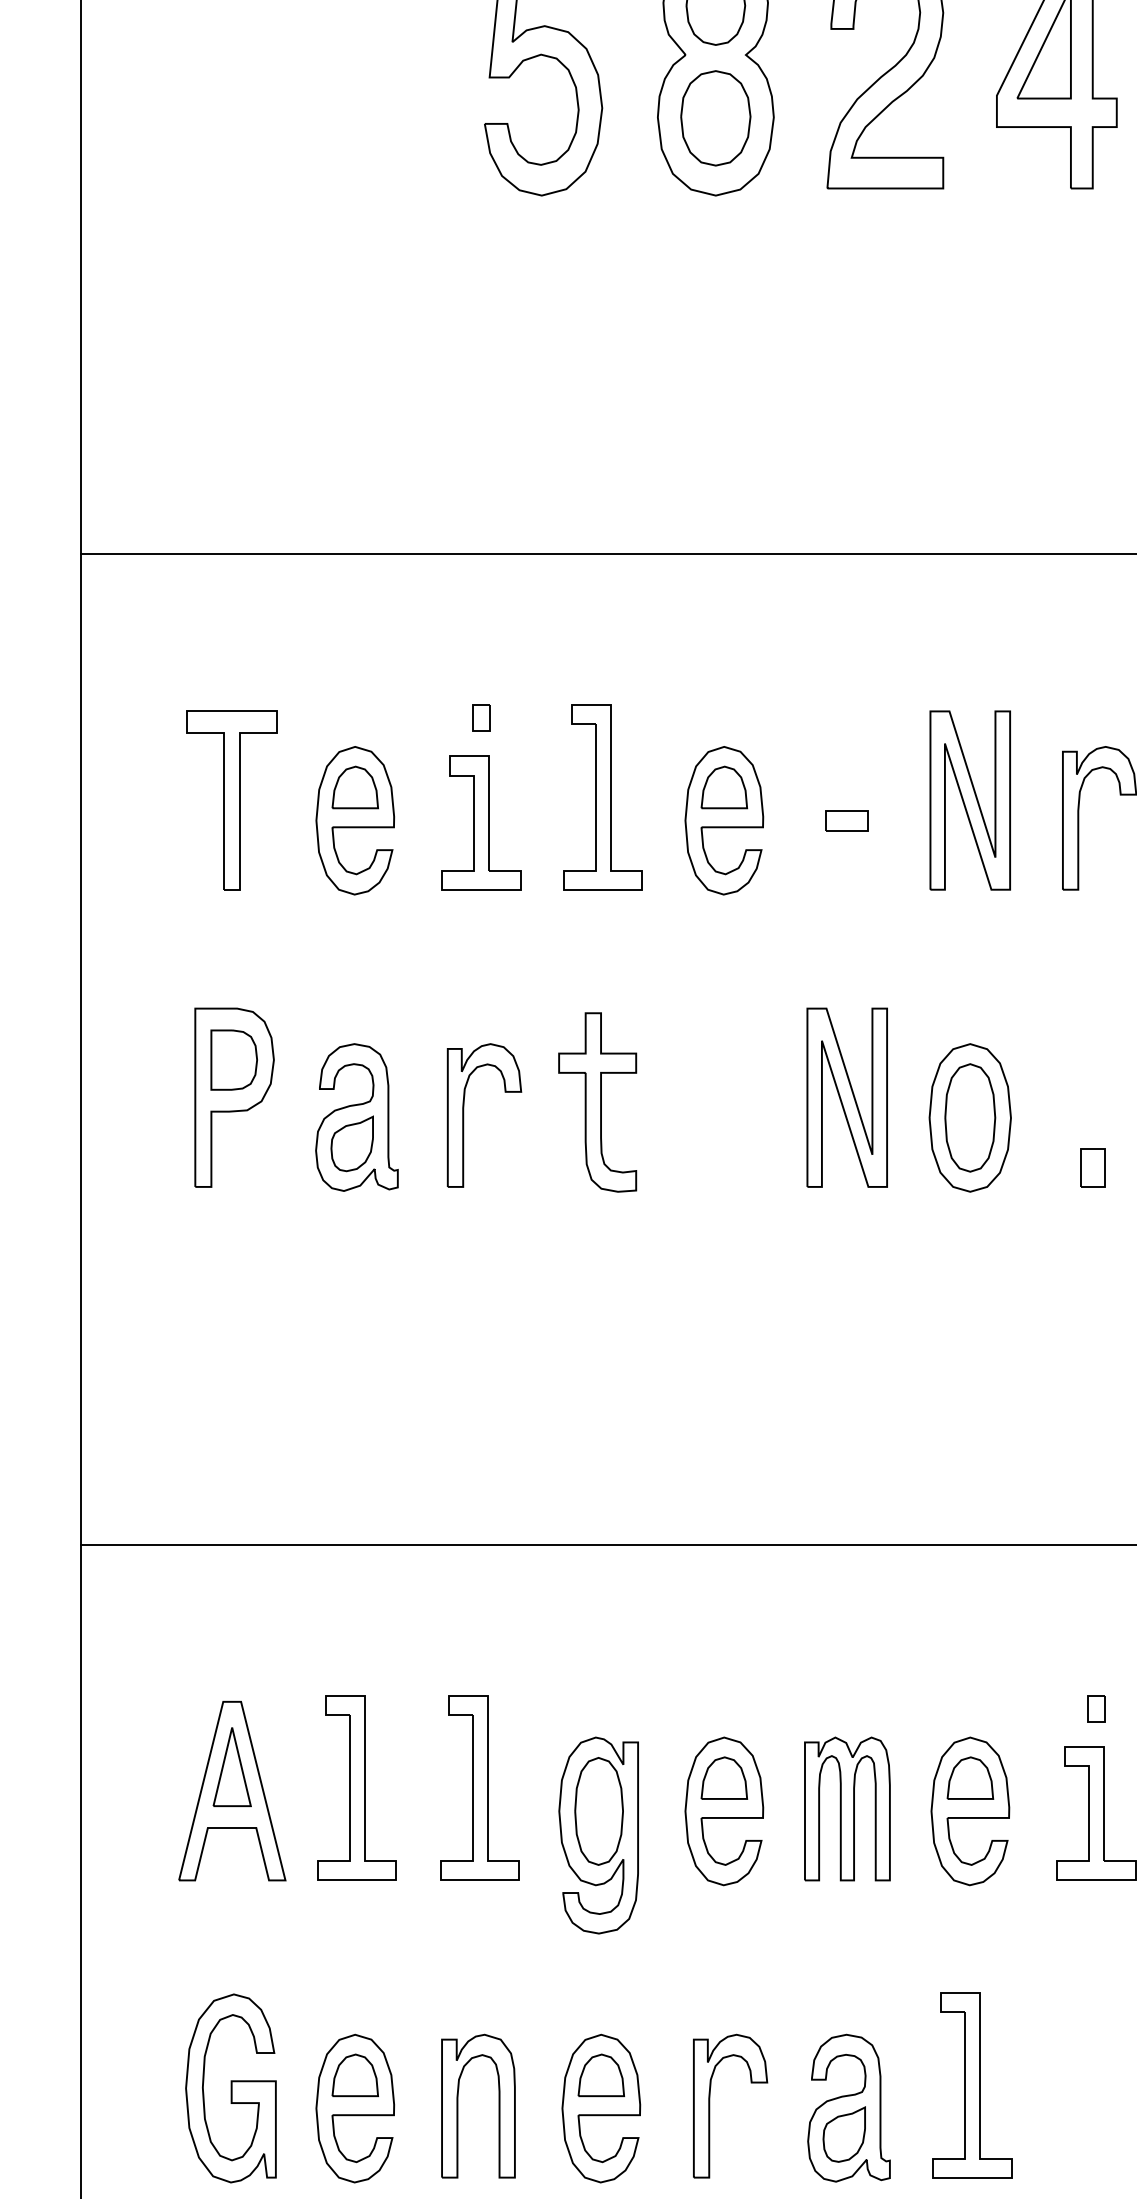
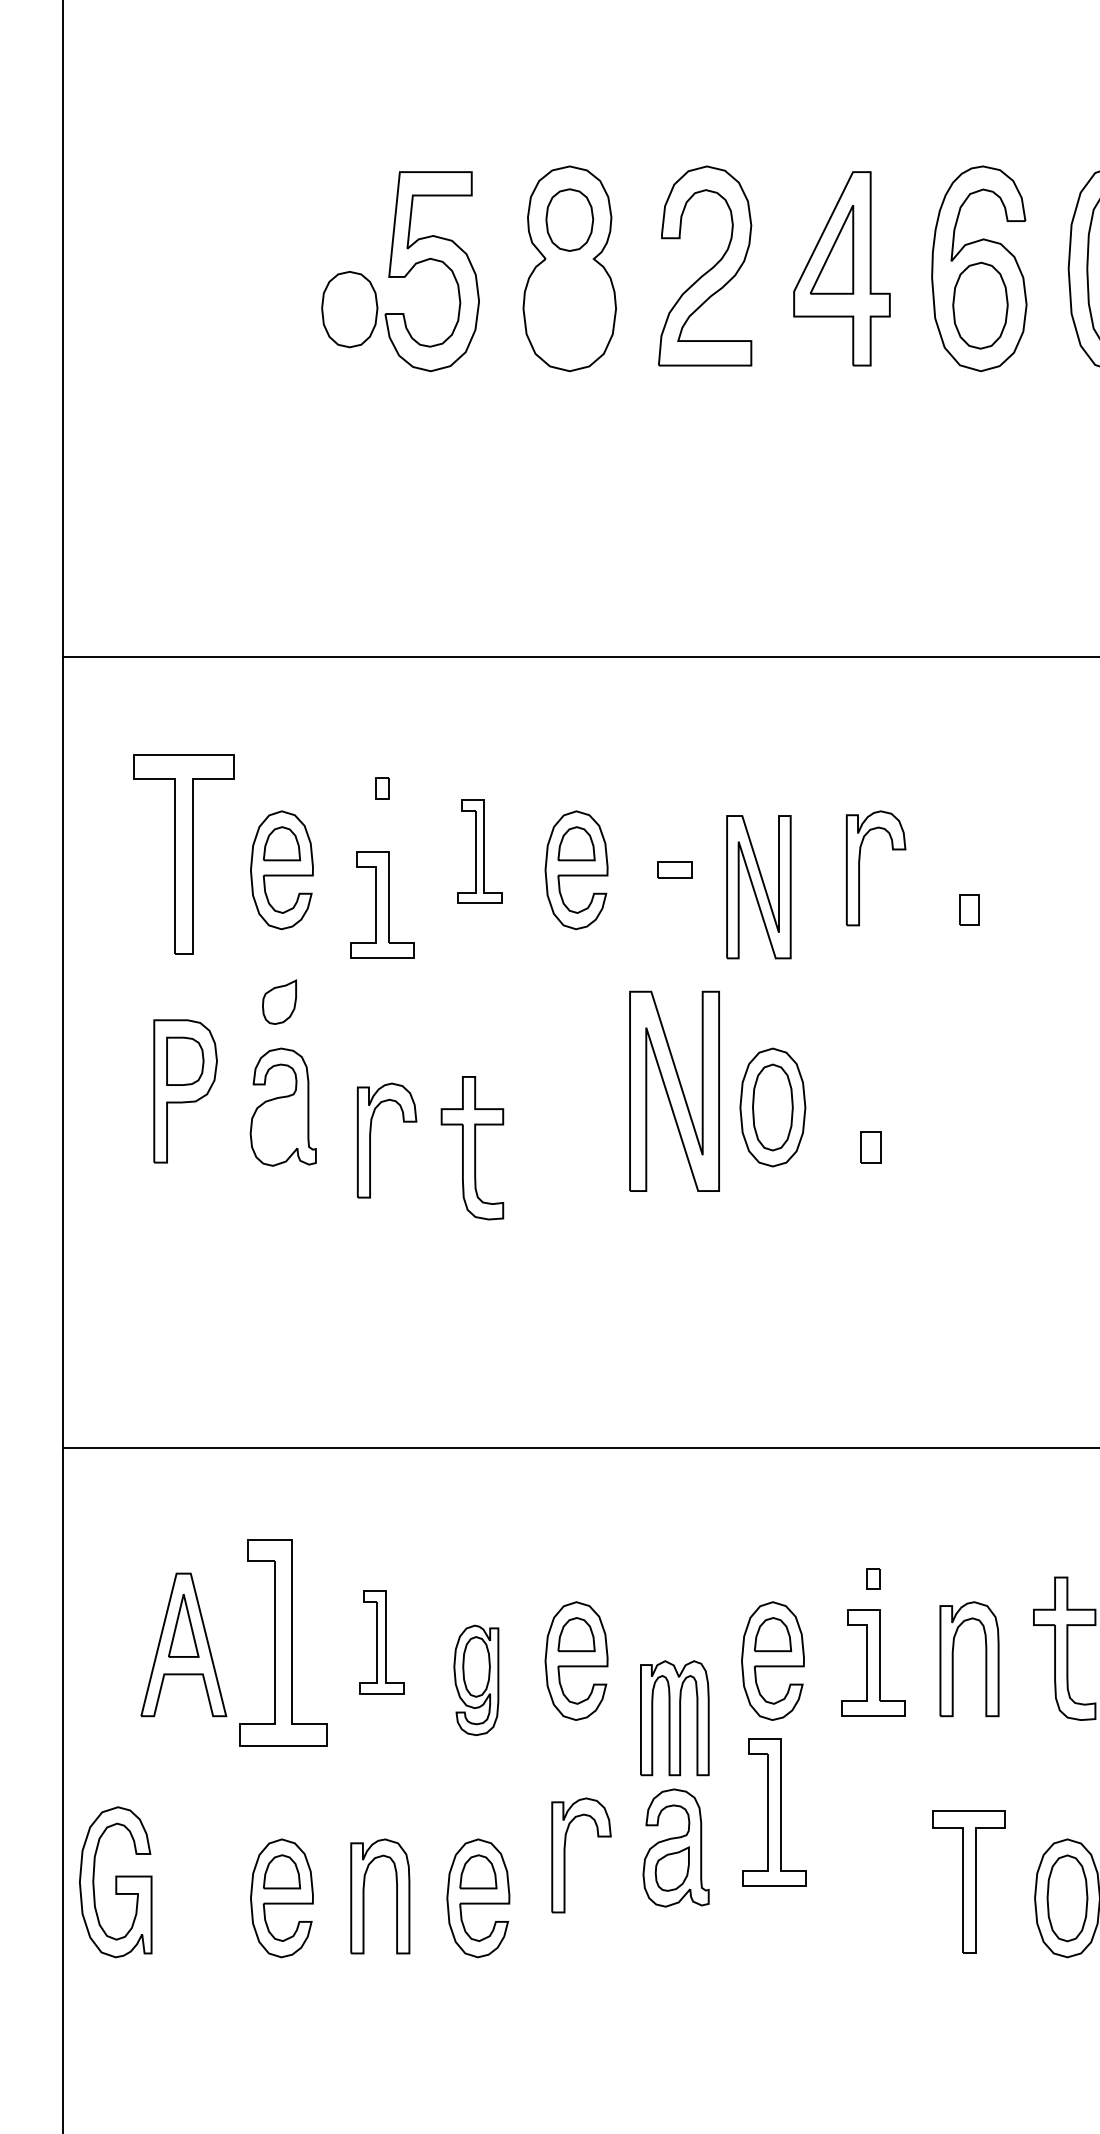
part: (715, 118) -> (349, 309), moved
part: (602, 797) -> (479, 851), size x0.7
part: (231, 799) -> (183, 853), size x1.4
part: (969, 800) -> (758, 887), moved
part: (481, 822) -> (382, 904), moved
part: (847, 1097) -> (674, 1091), size x1.4
part: (597, 1102) -> (472, 1148), moved
part: (463, 1115) -> (370, 1140), moved
part: (352, 1142) -> (279, 1001), moved
part: (357, 1788) -> (283, 1642), size x1.4
part: (479, 1788) -> (381, 1642), size x0.7
part: (847, 1809) -> (674, 1718), moved
part: (598, 1835) -> (476, 1680), size x0.7
part: (972, 2084) -> (774, 1812), moved
part: (230, 2088) -> (115, 1882), moved
part: (710, 2106) -> (565, 1855), moved
part: (848, 2107) -> (675, 1847), moved

